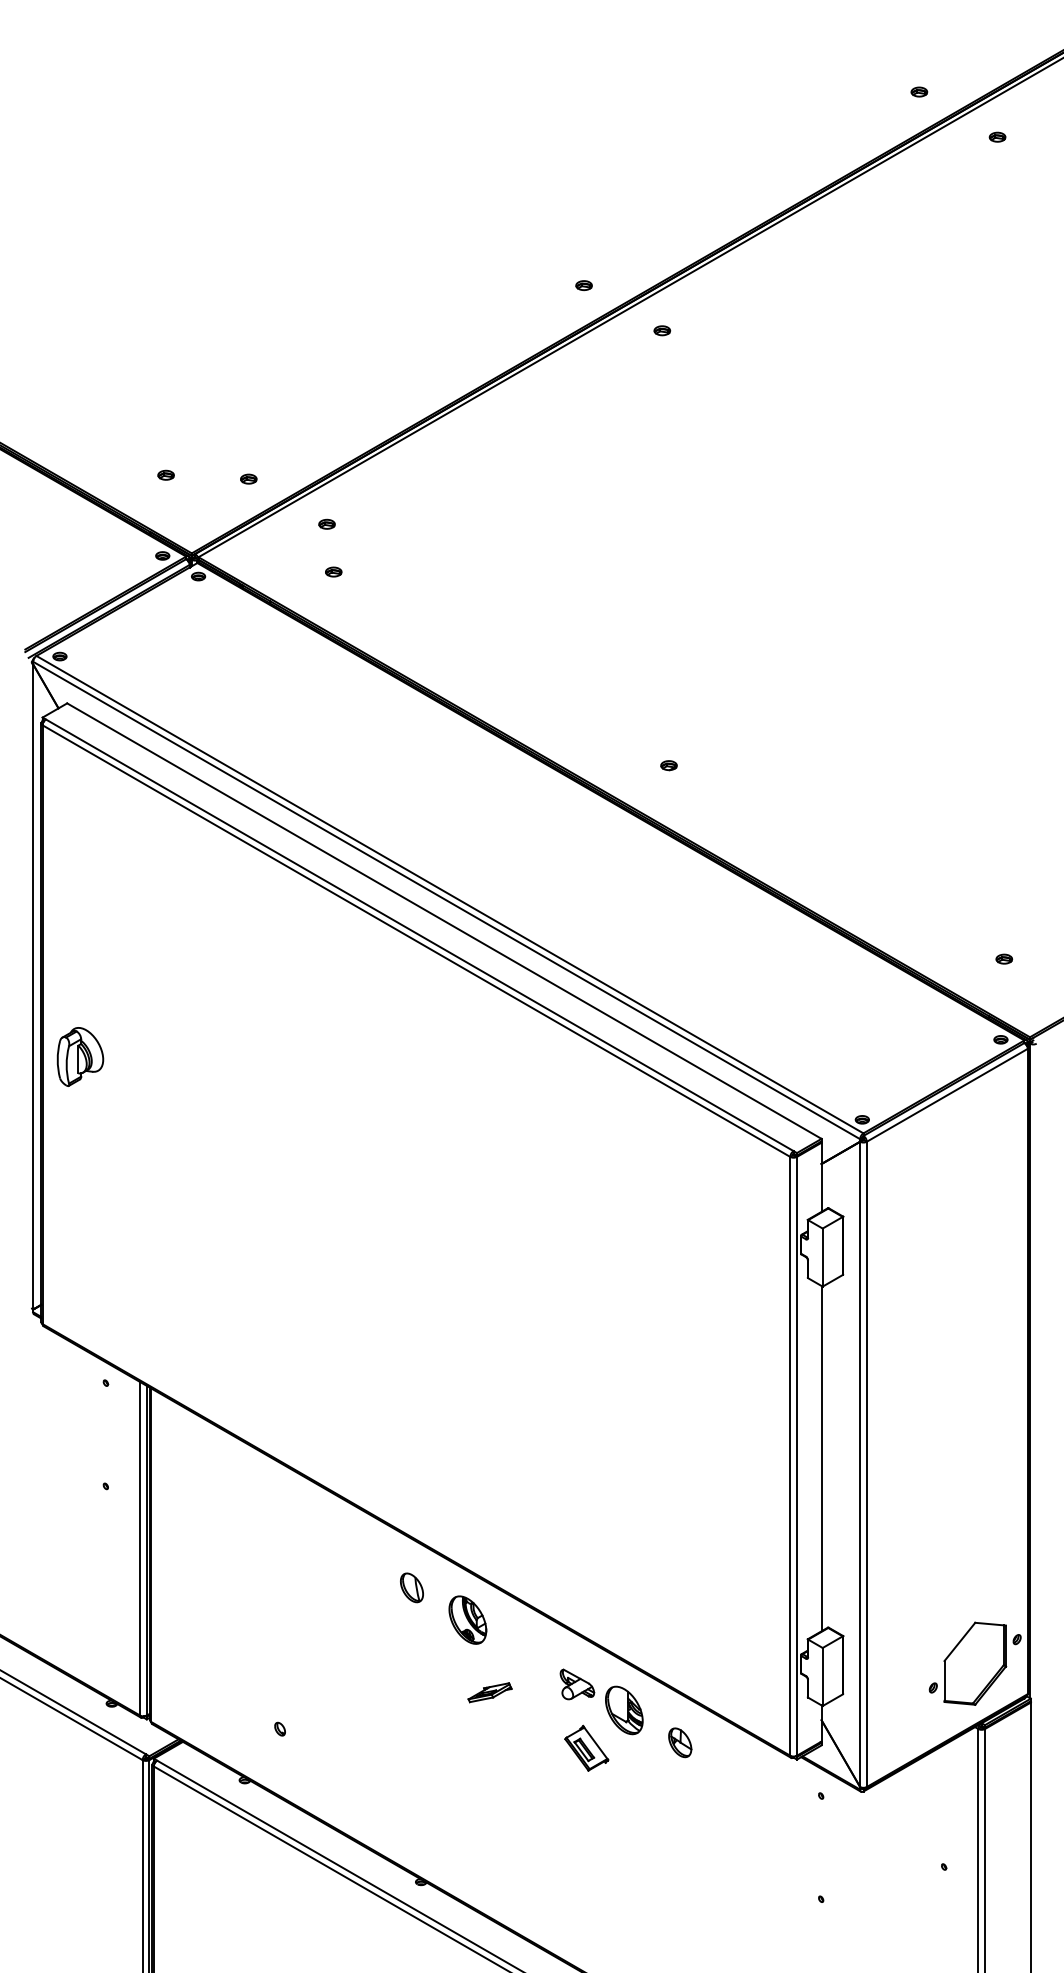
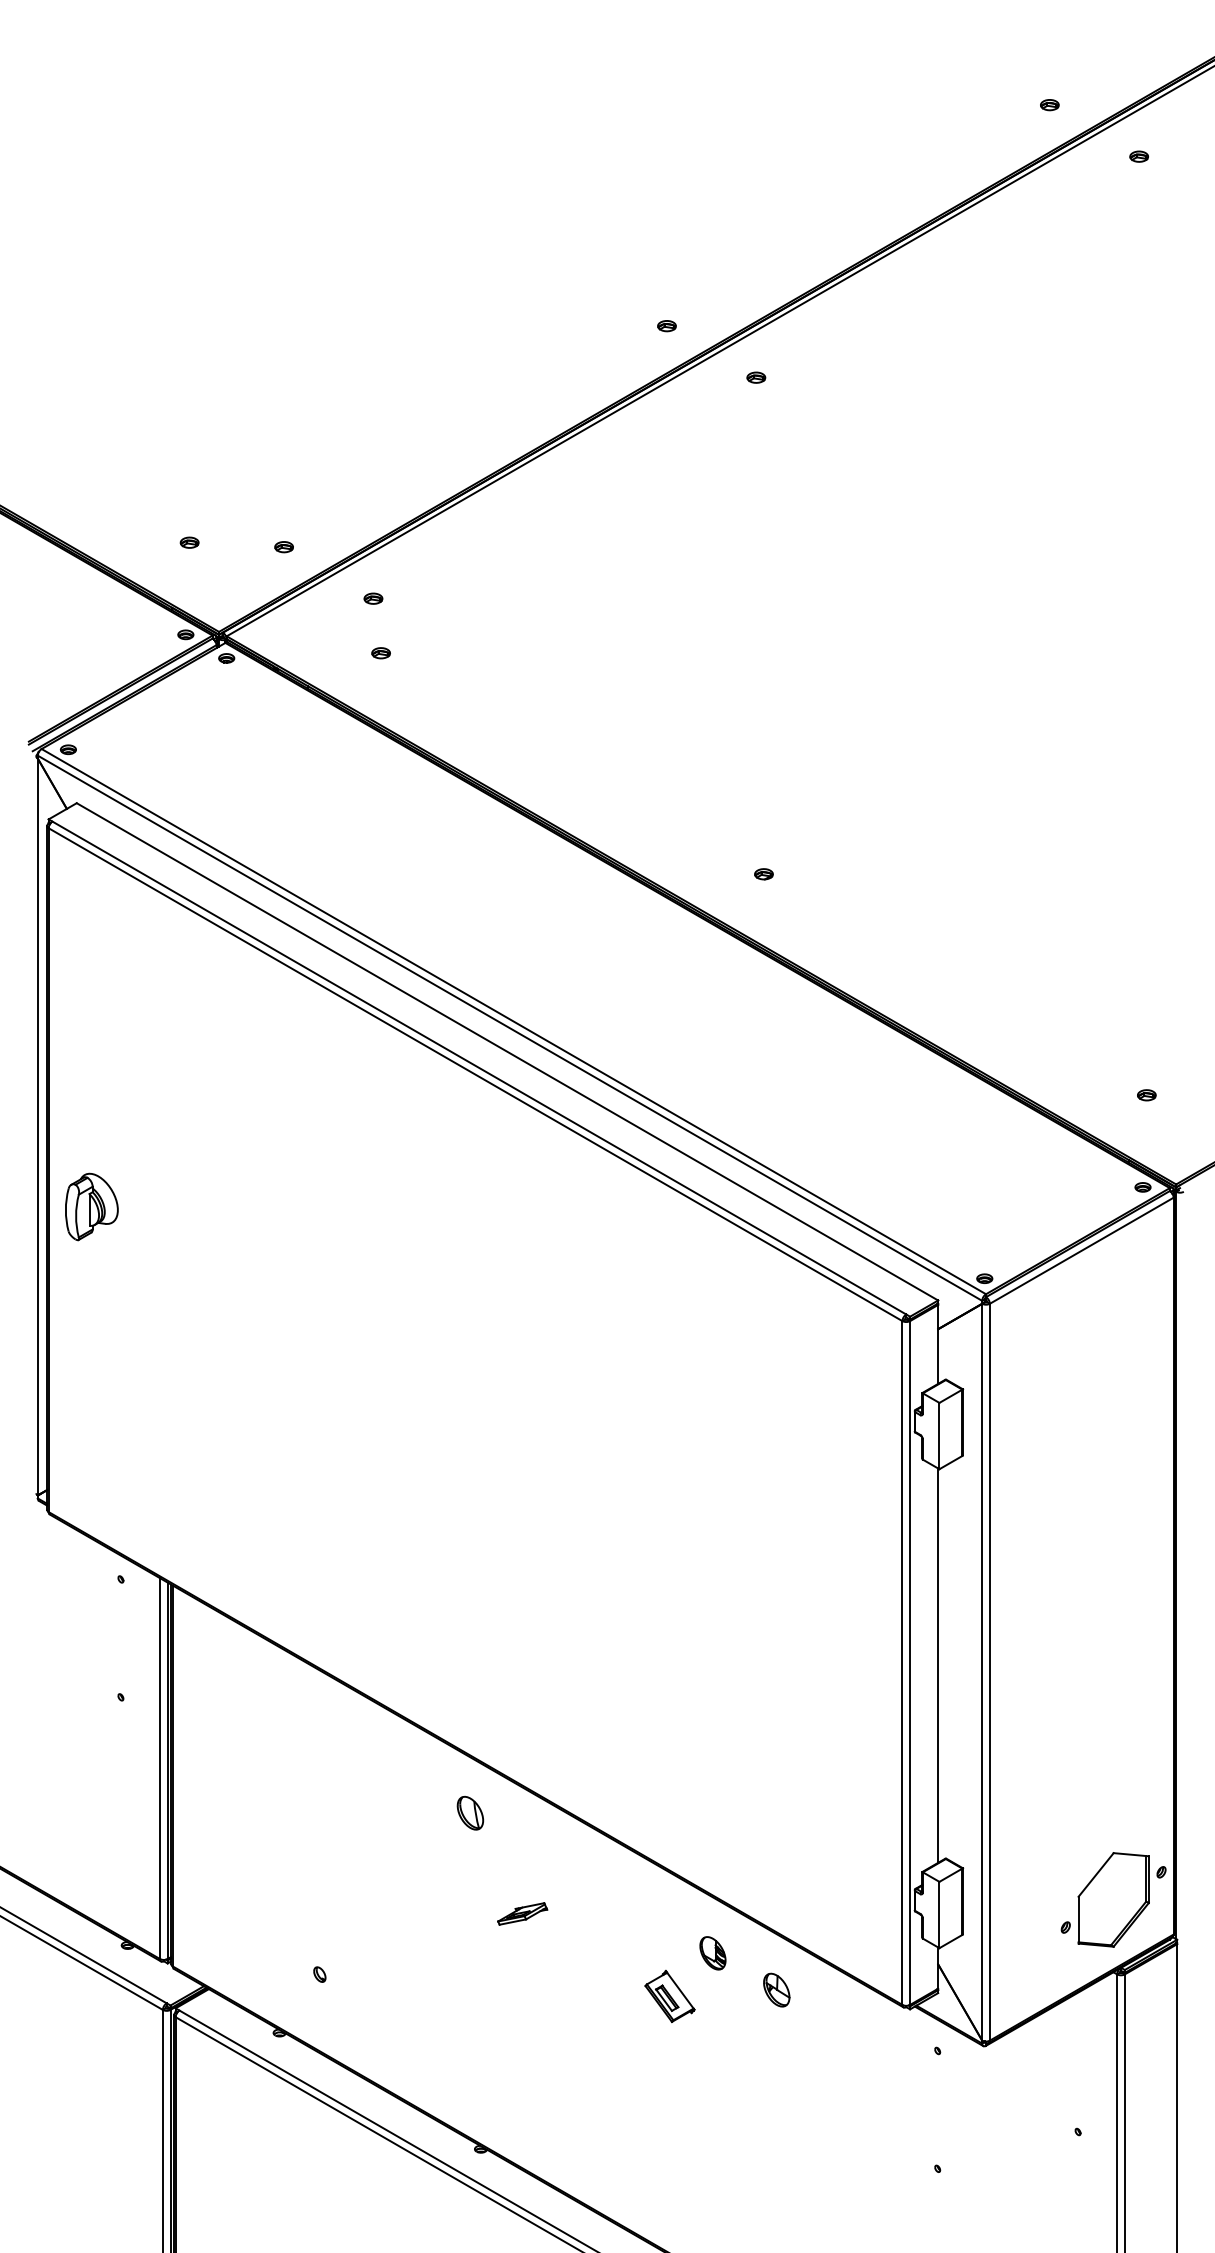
part: (468, 1620) -> (534, 1850), removed
part: (577, 1684) -> (659, 1923), removed
part: (489, 1692) -> (522, 1913), moved
part: (623, 1710) -> (712, 1953), size x0.6

